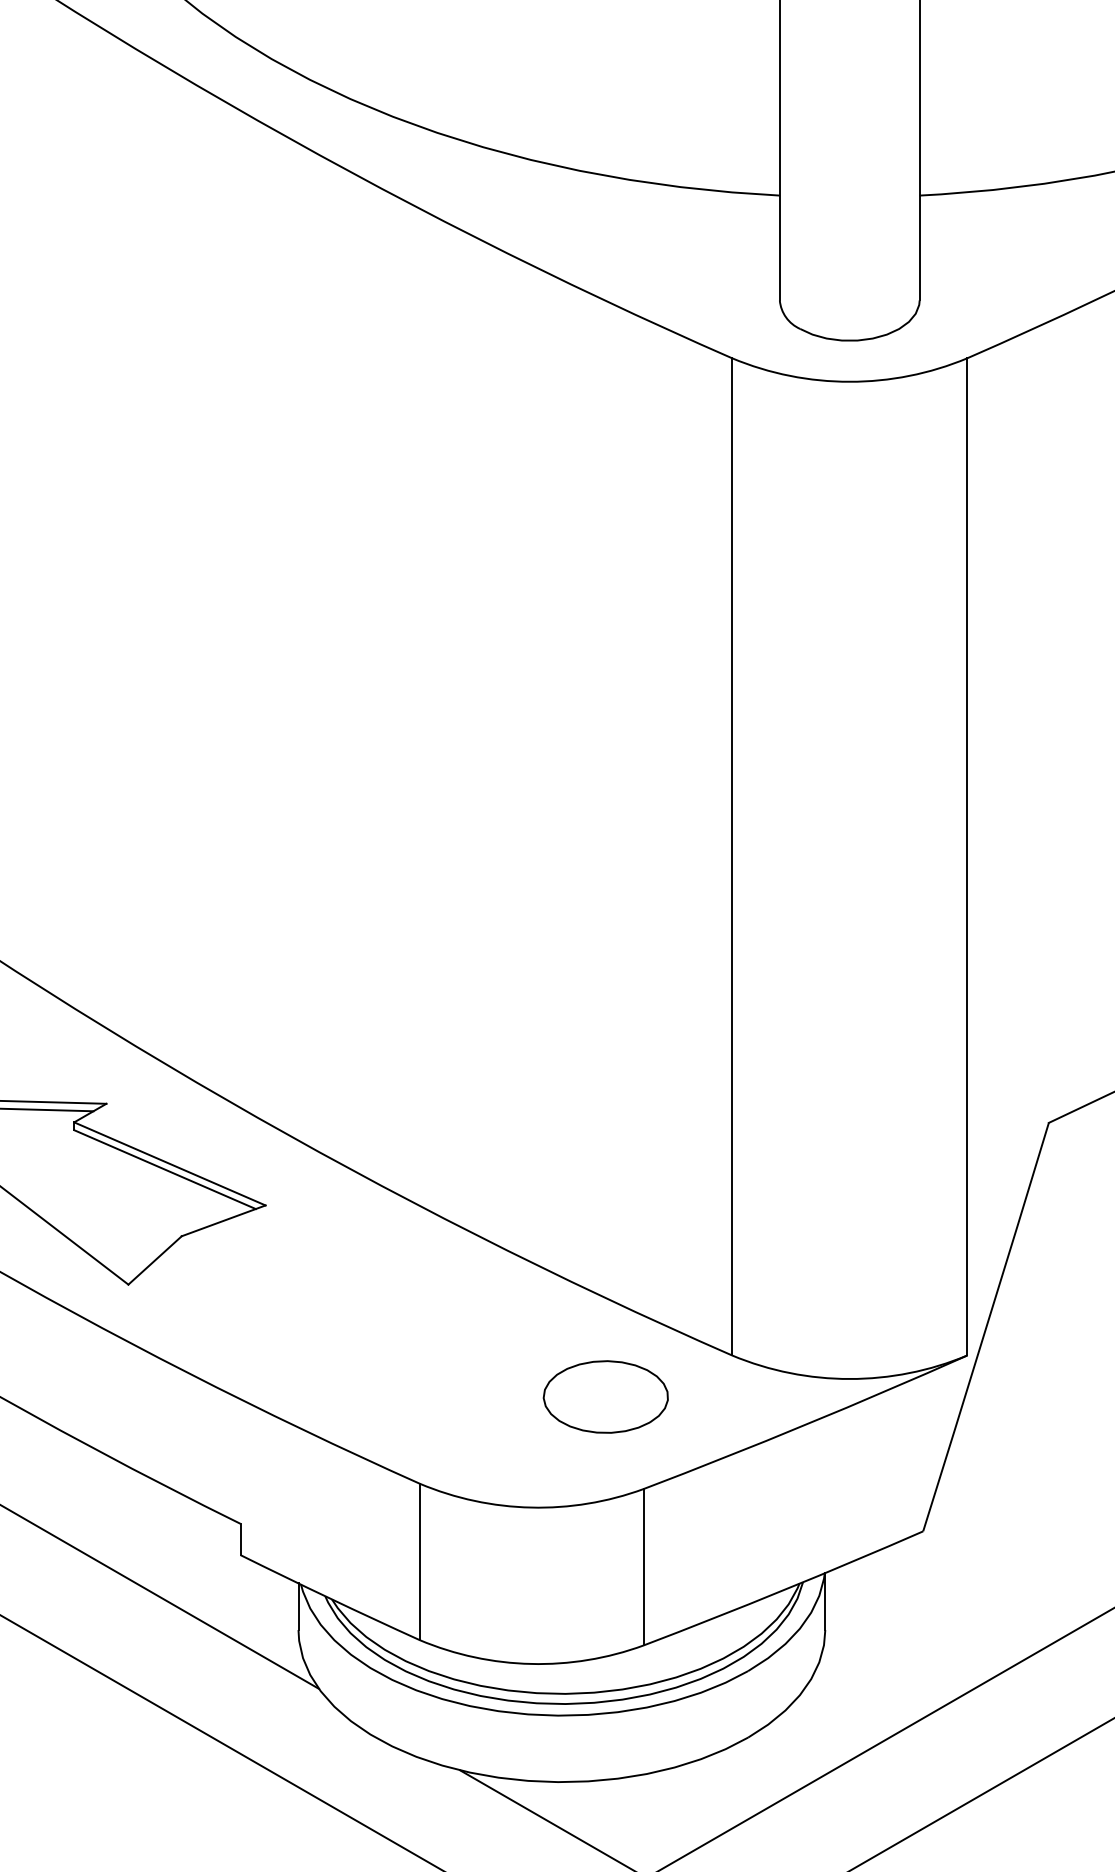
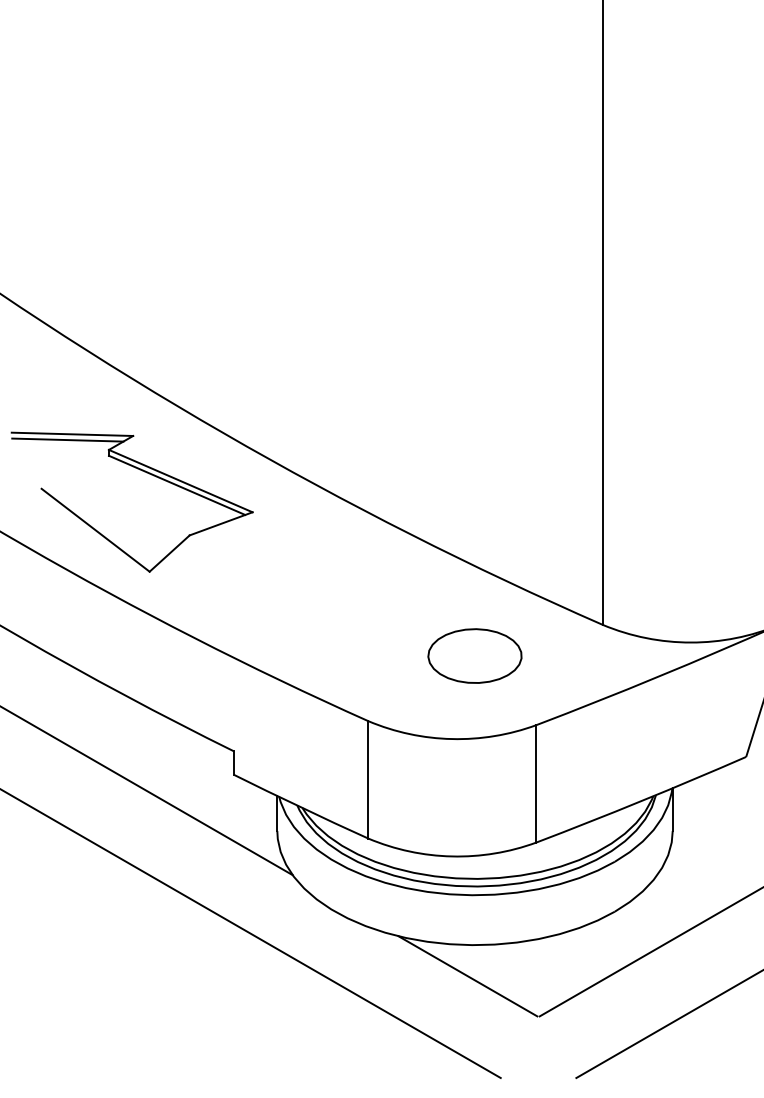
part: (605, 1396) -> (474, 655), moved

